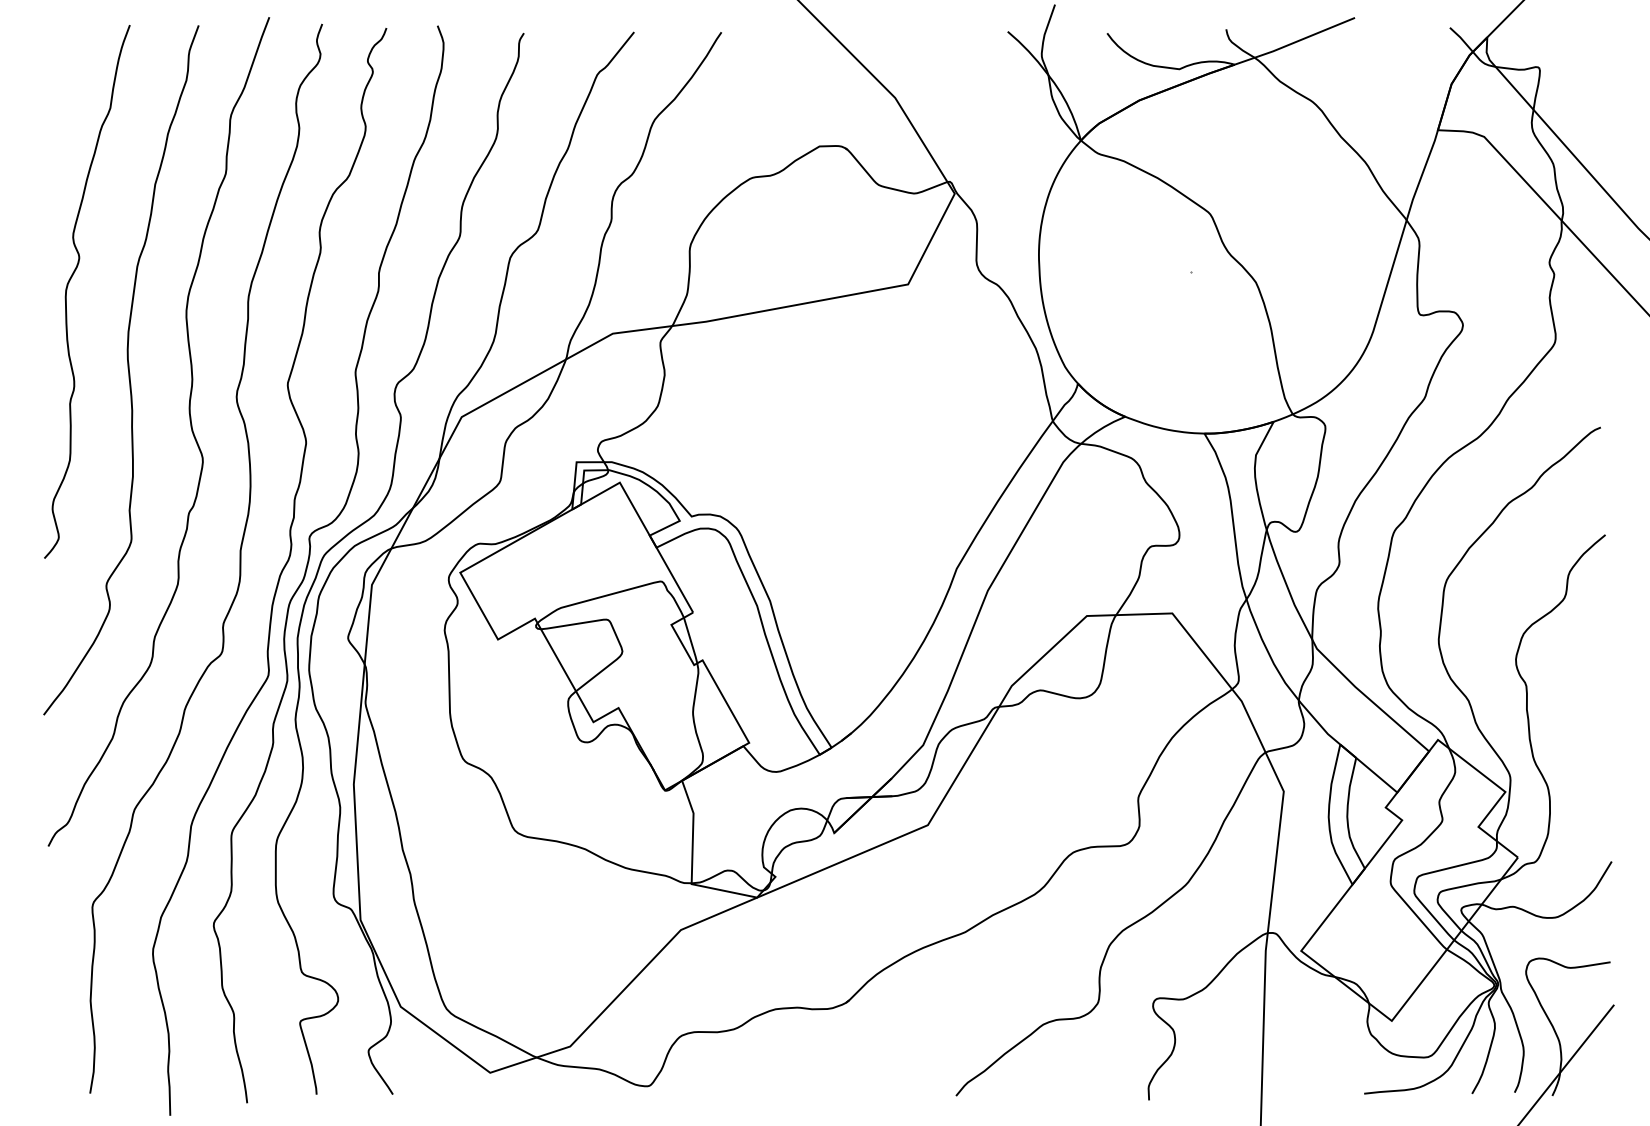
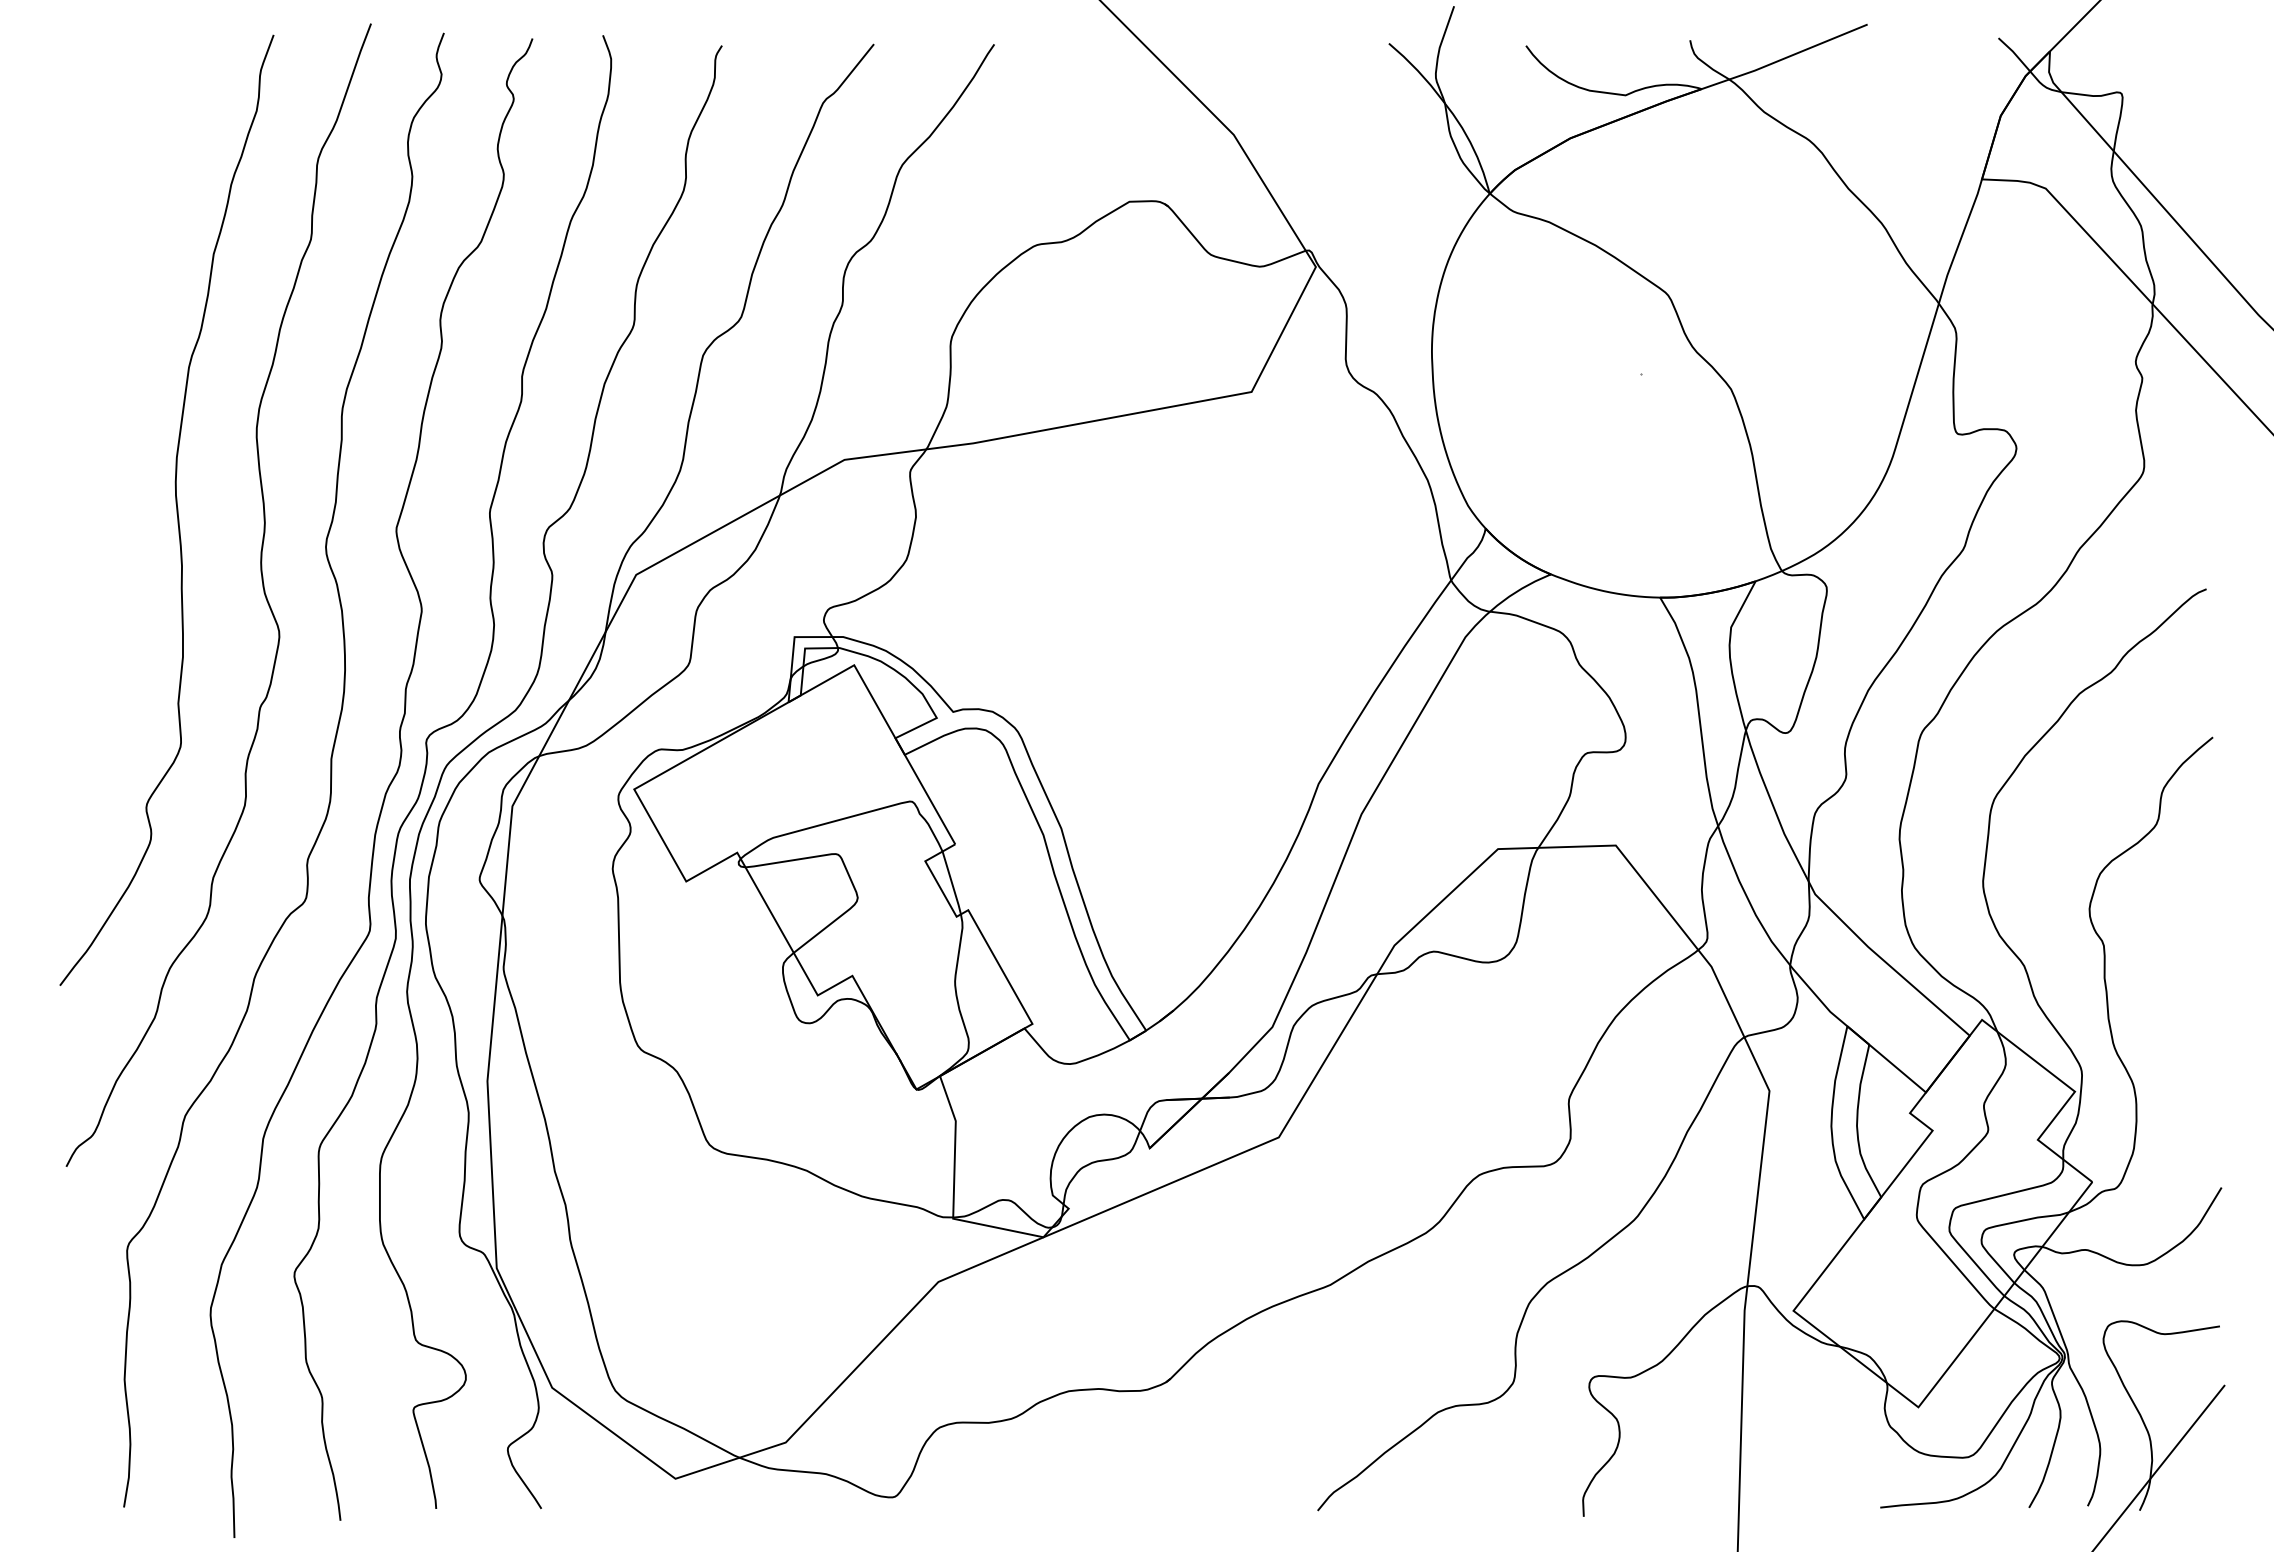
curve: (68, 286) -> (93, 394), removed

